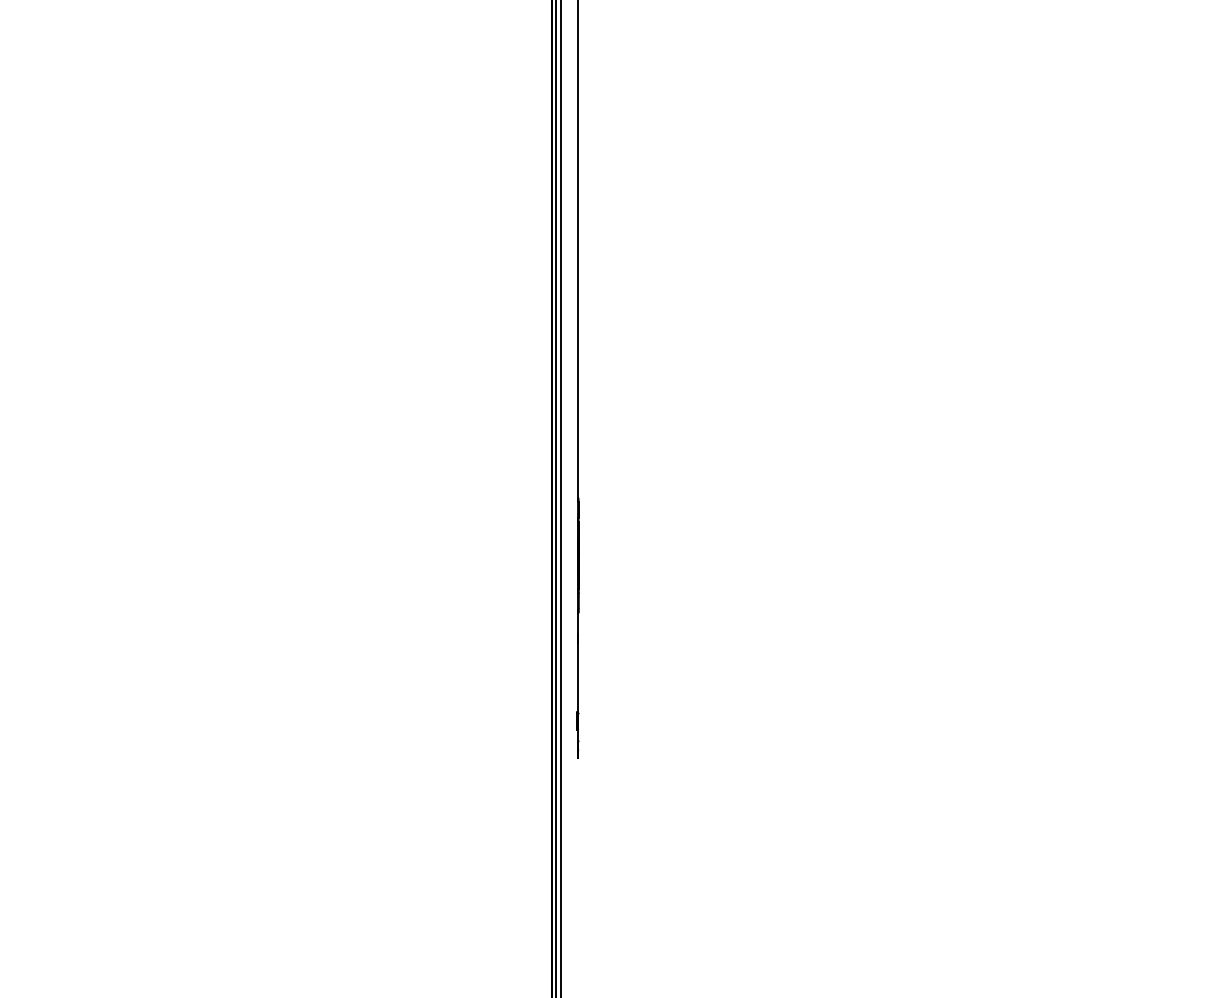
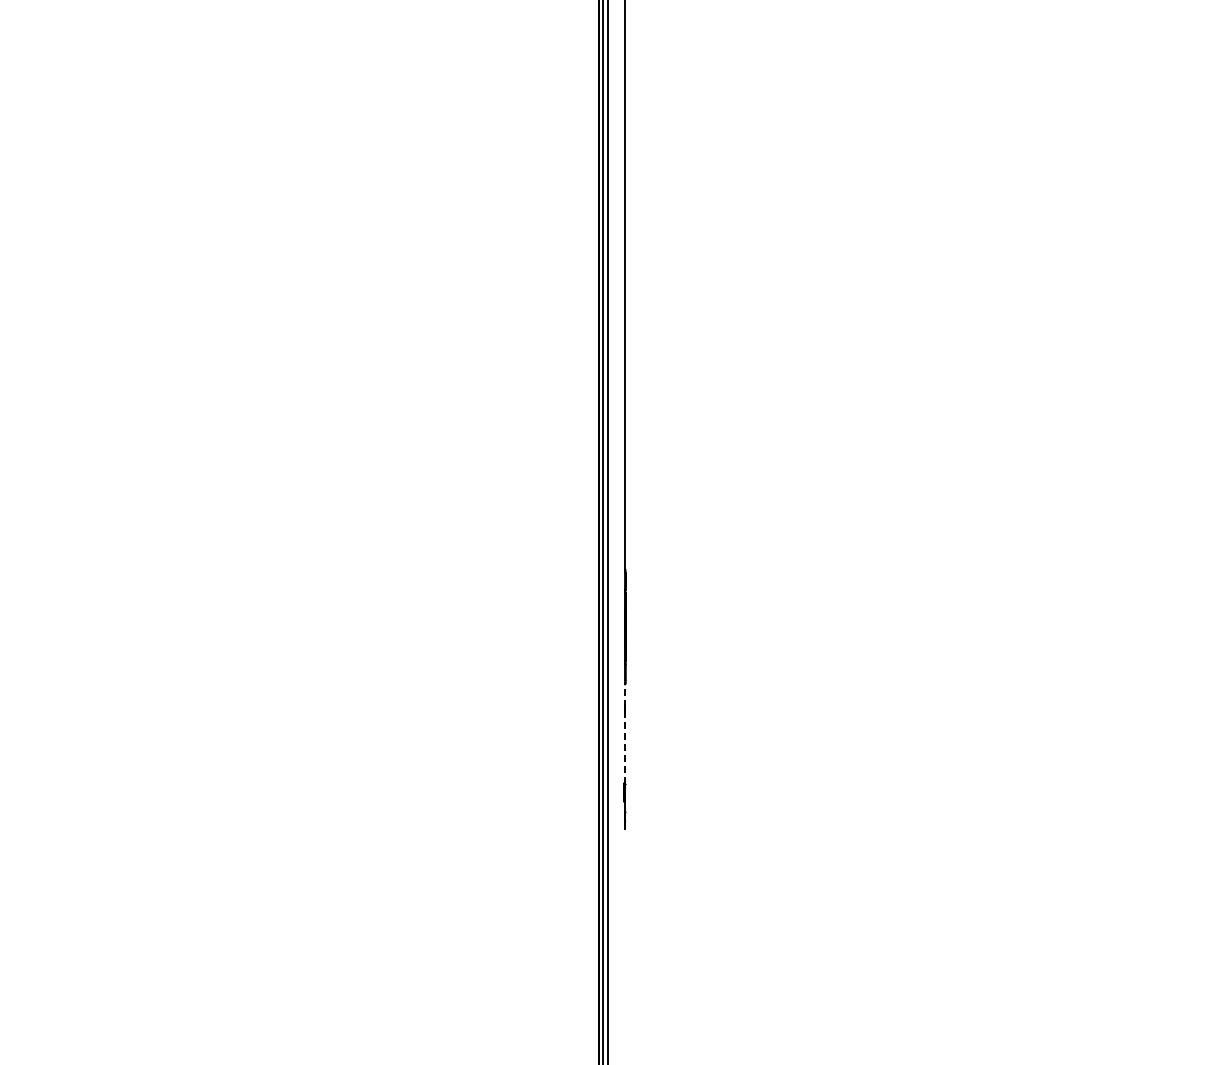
line: (578, 661) -> (625, 732), solid -> dashed

